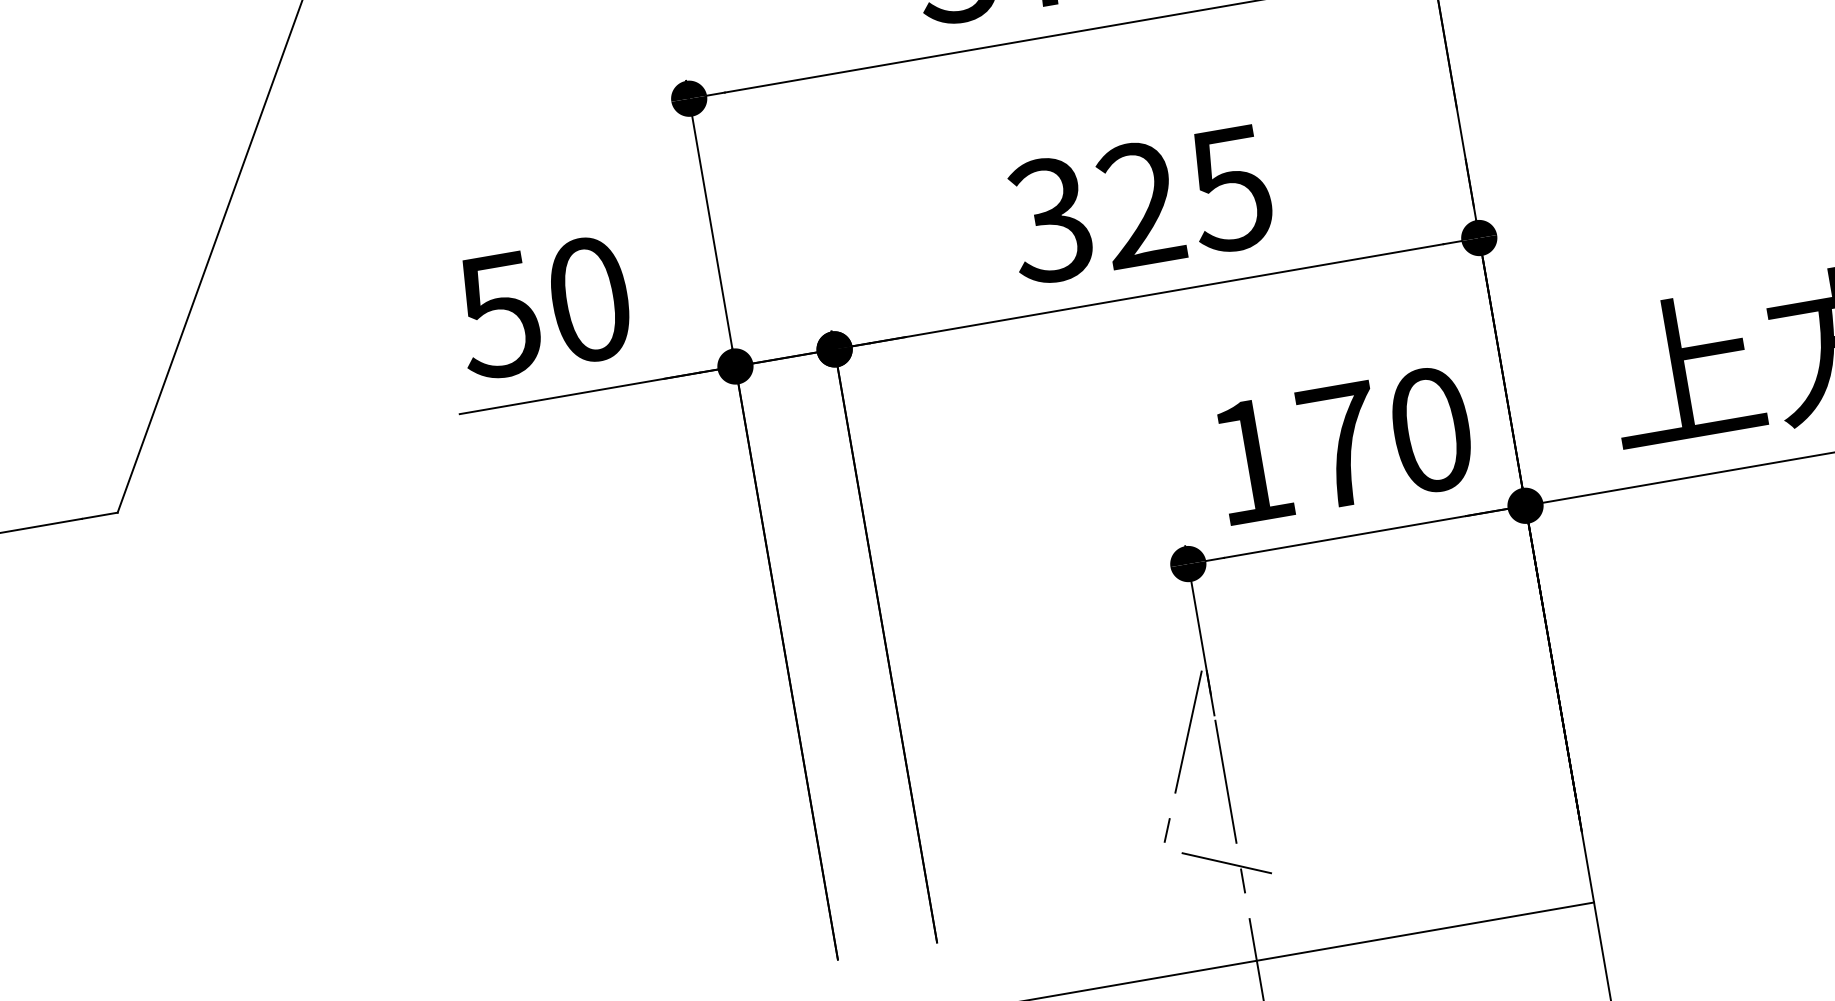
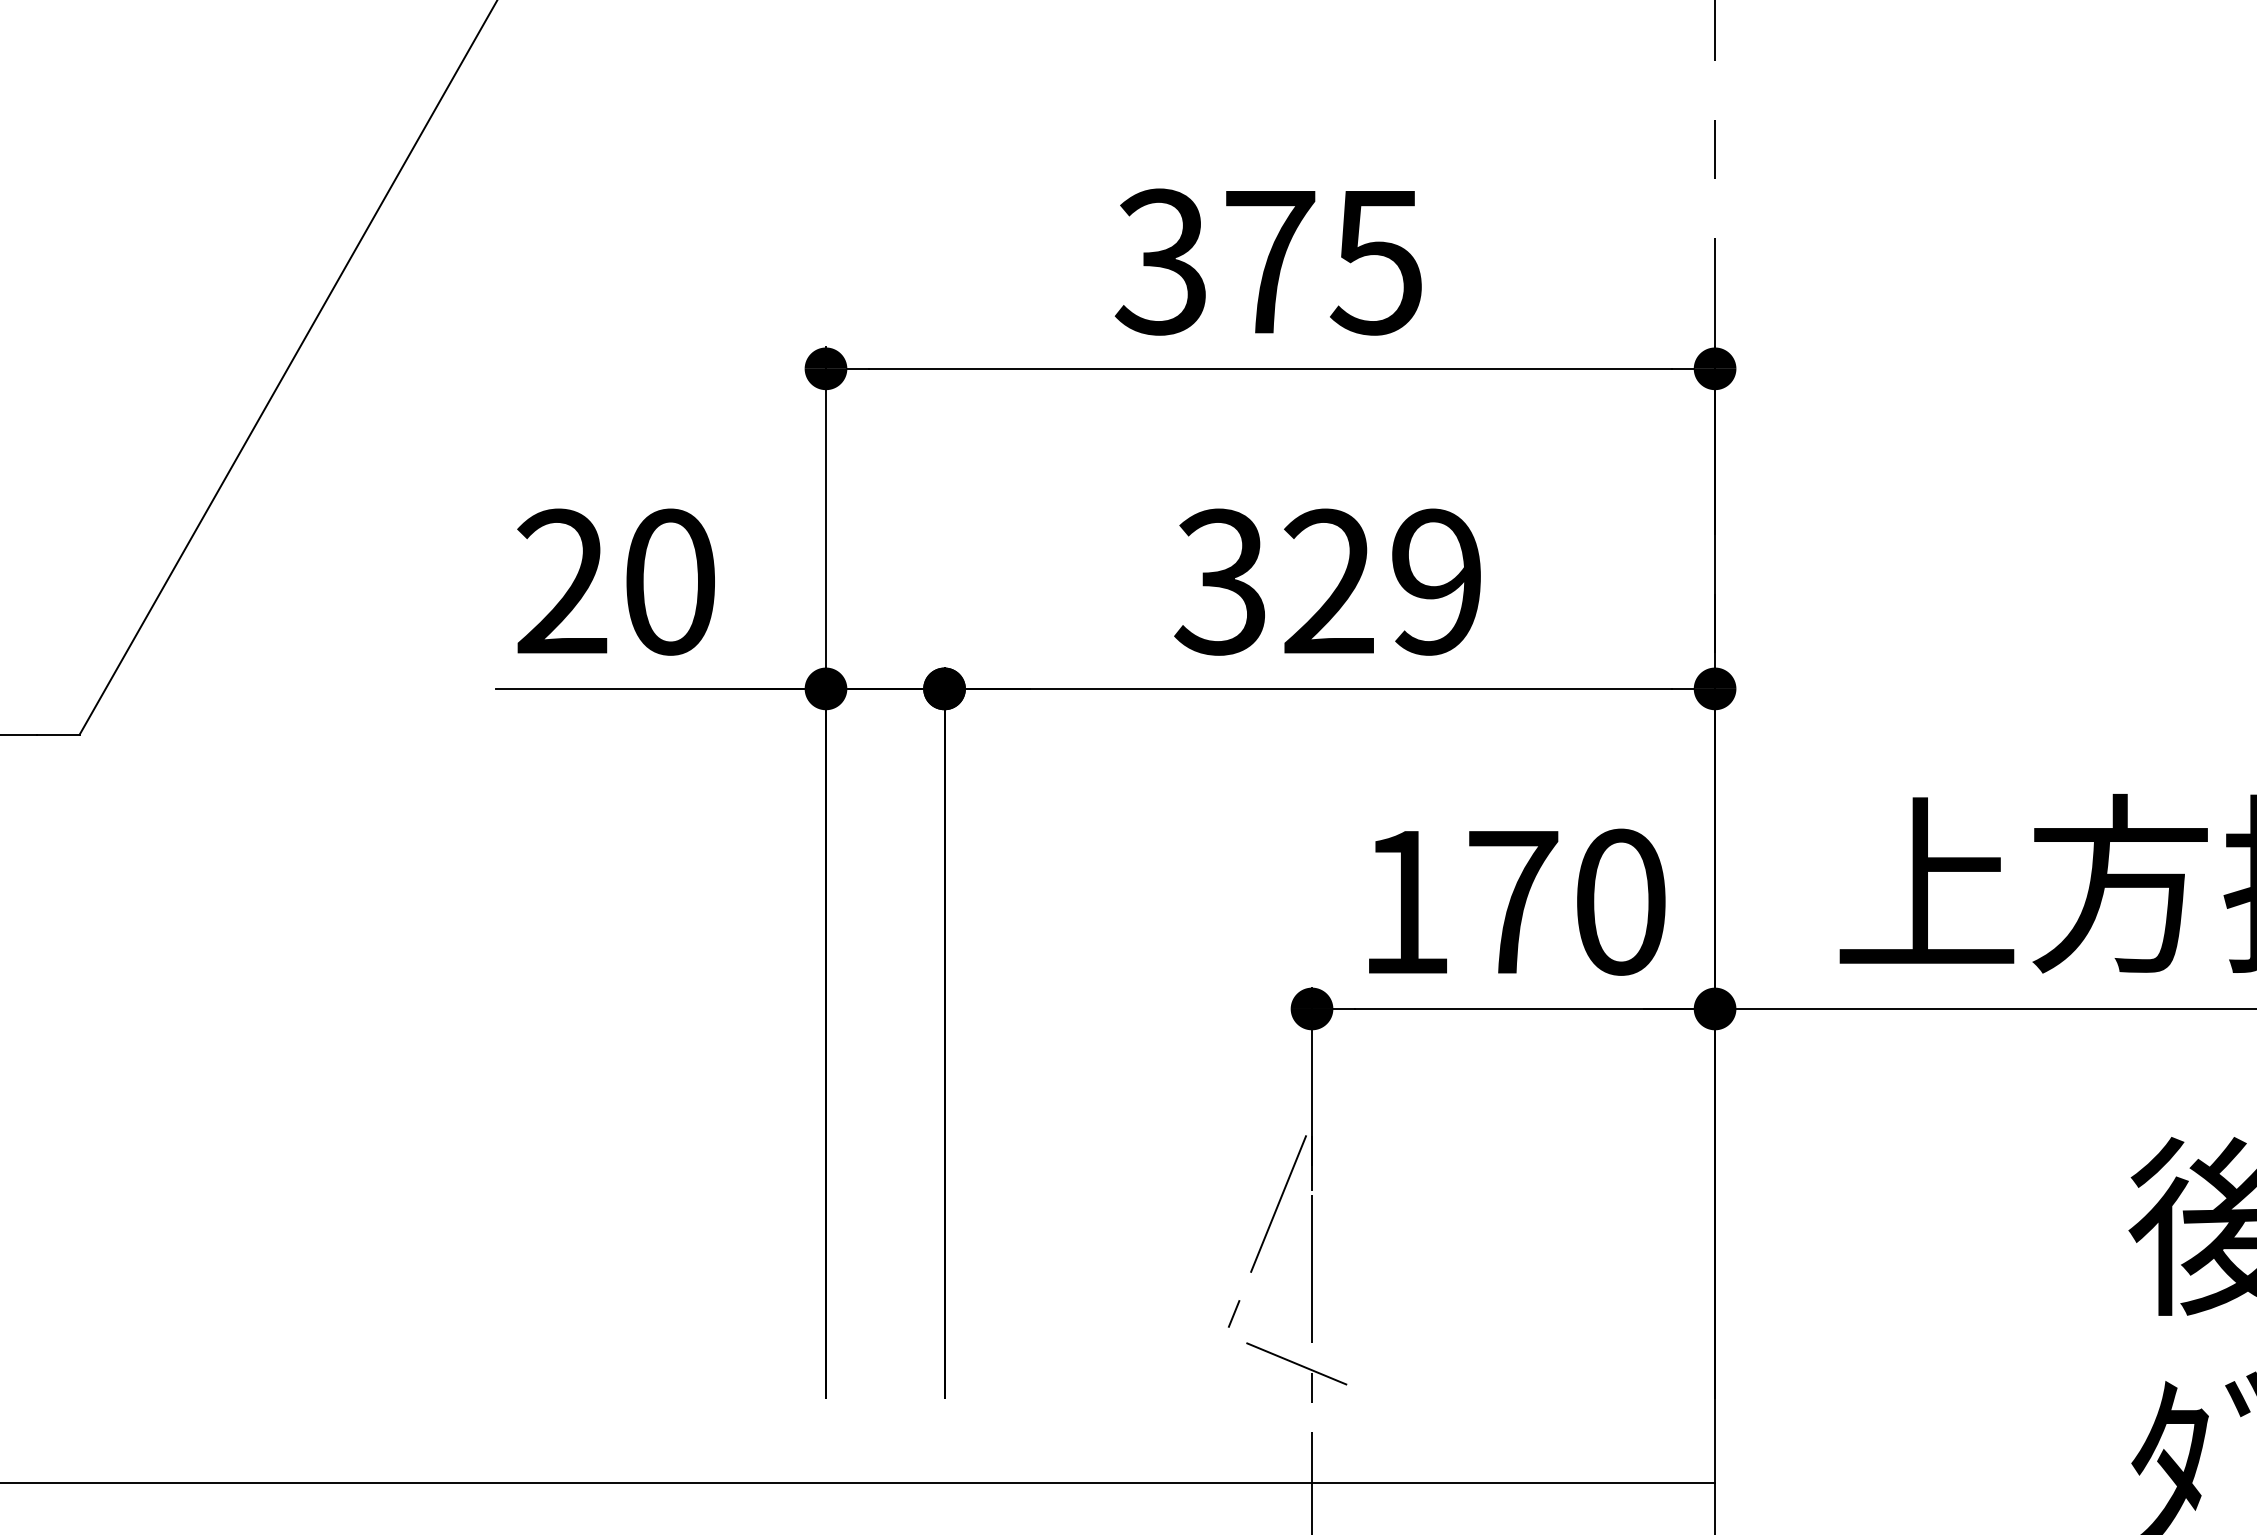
text: (1229, 188) -> (1434, 581), 325 -> 329
text: (497, 315) -> (560, 581), 50 -> 20

